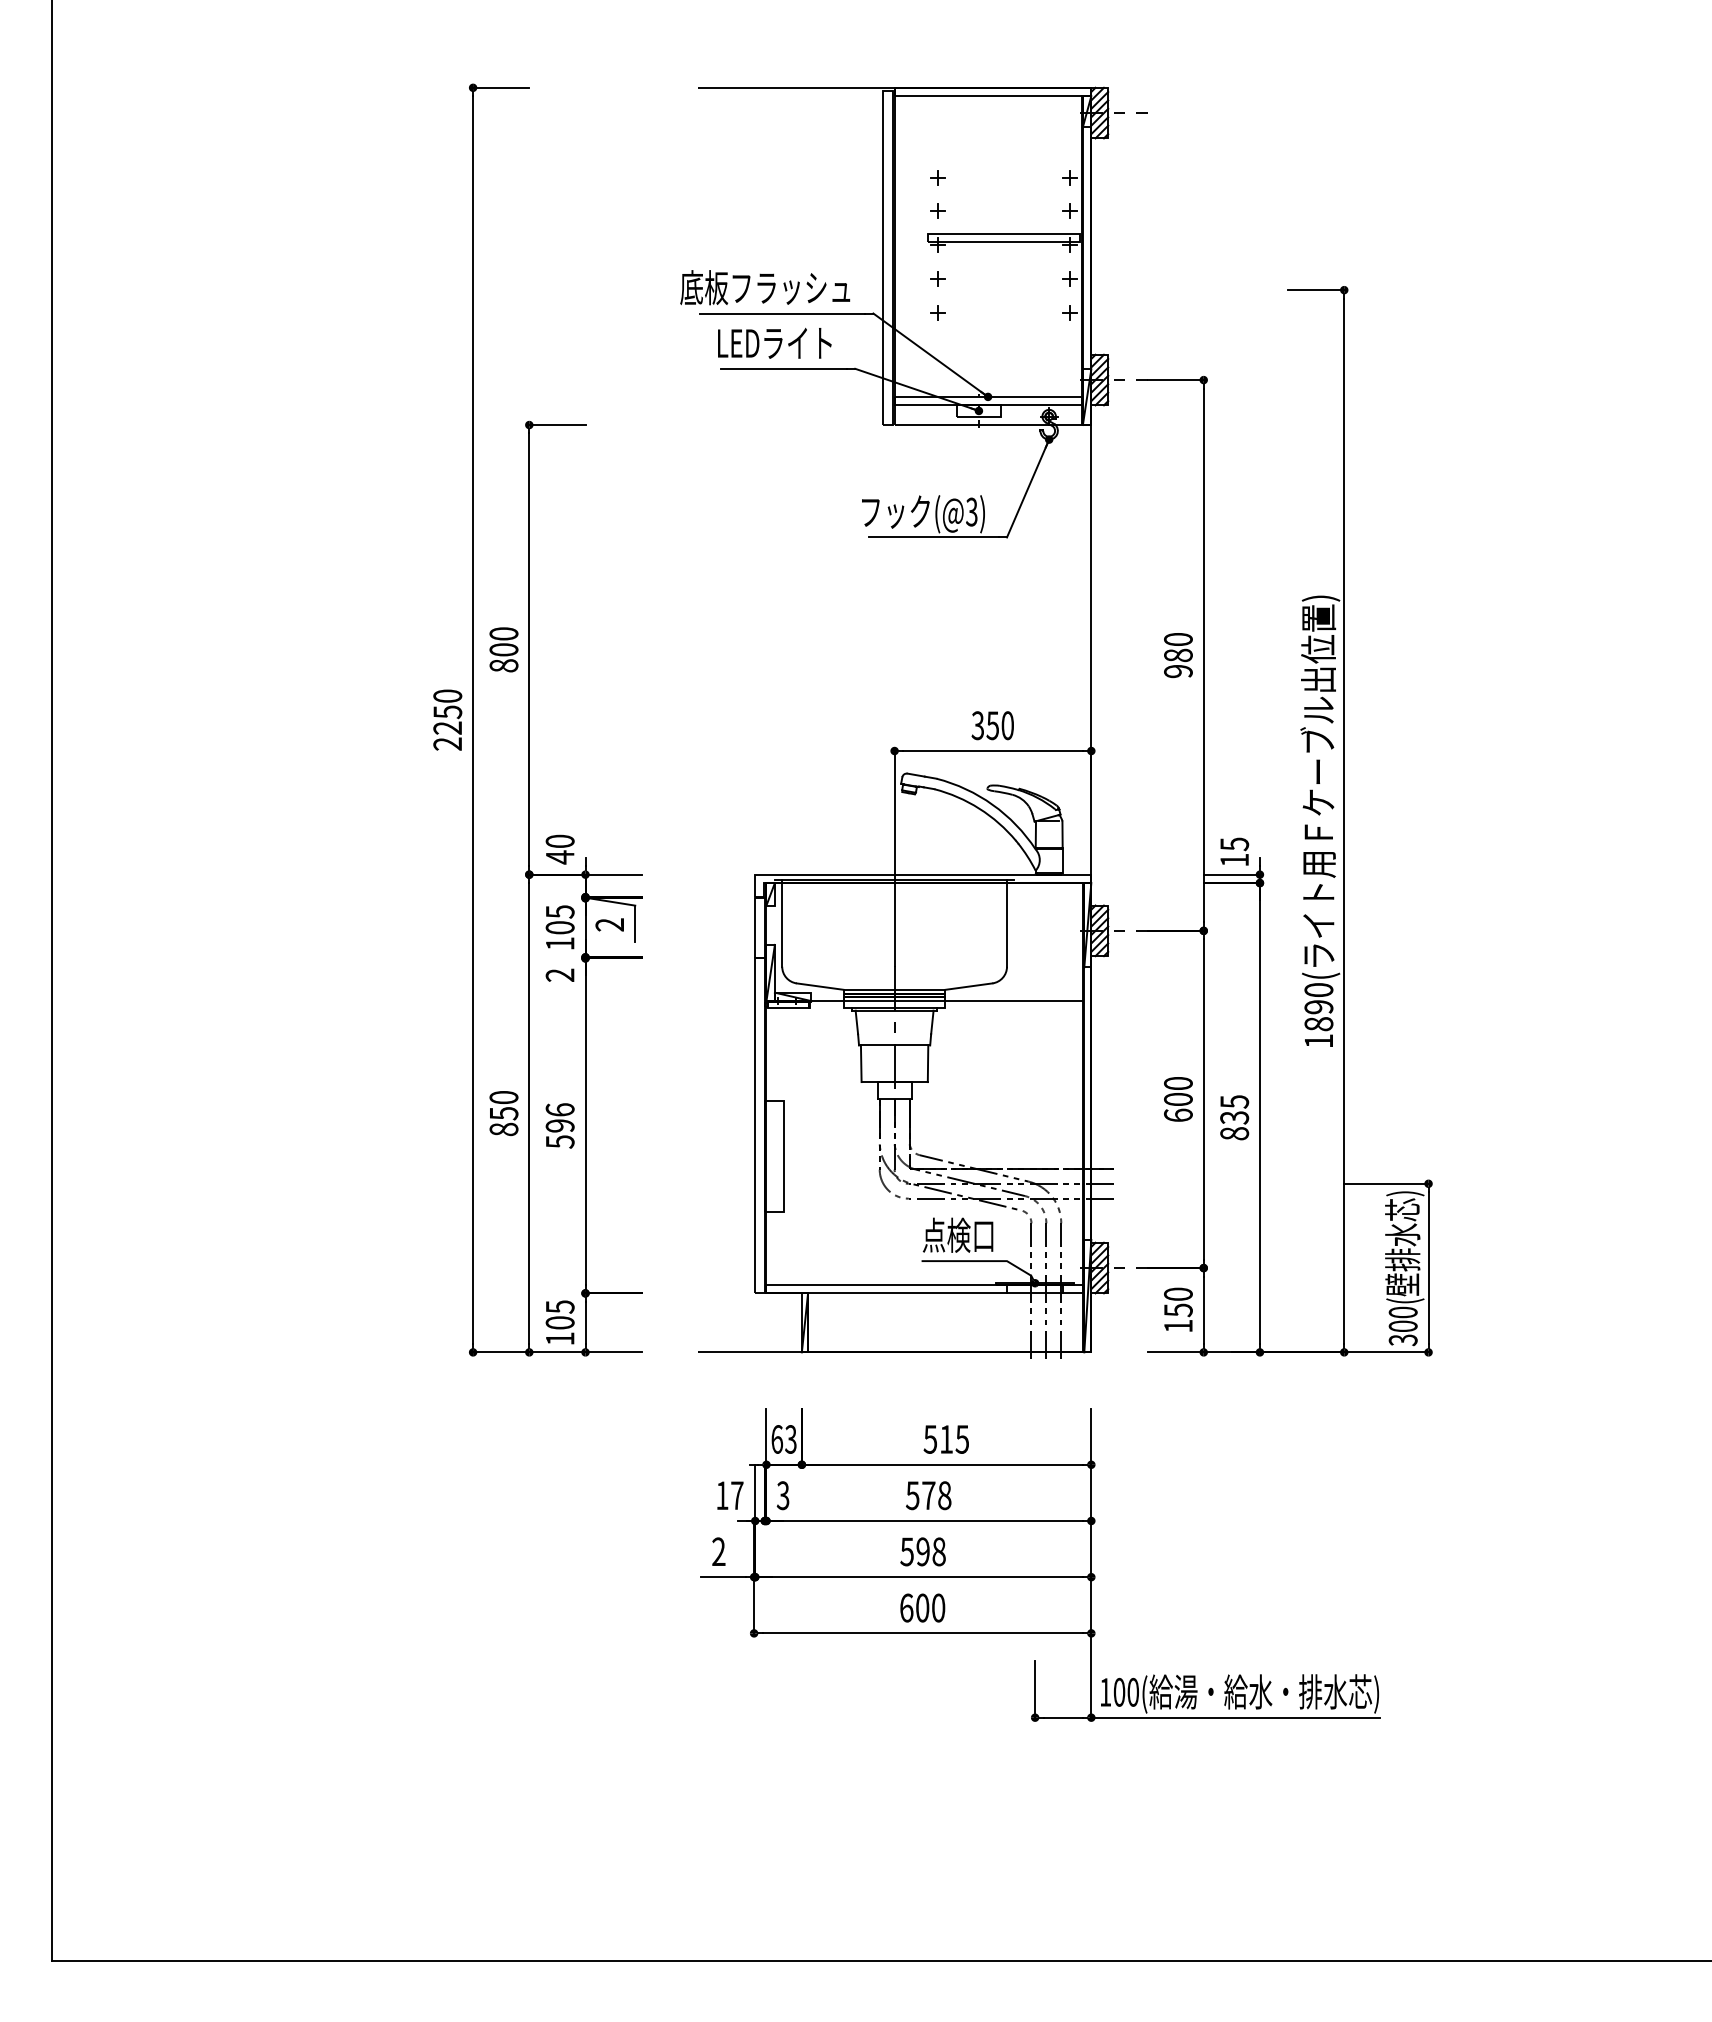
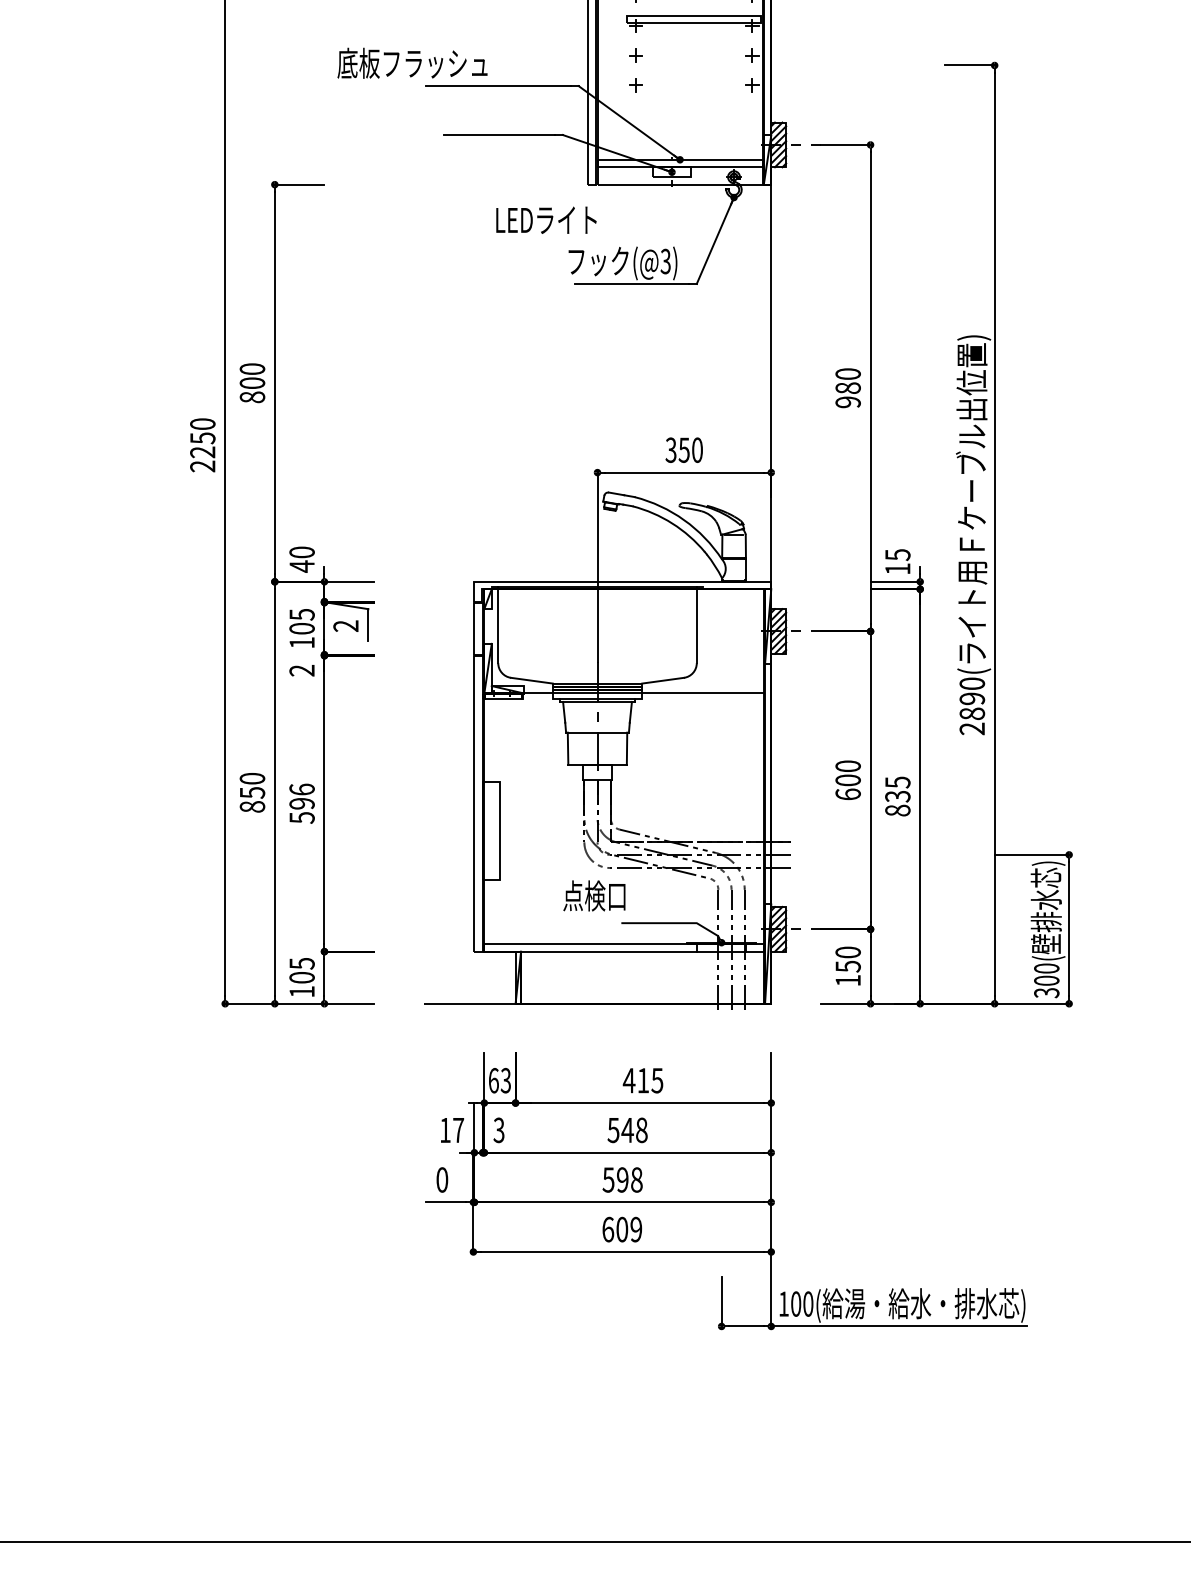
text: (765, 287) -> (412, 63), moved
text: (774, 342) -> (546, 219), moved
text: (1318, 1041) -> (971, 729), 1890( -> 2890(
text: (957, 1234) -> (593, 895), moved
text: (930, 1439) -> (629, 1080), 515 -> 415
text: (928, 1495) -> (627, 1130), 578 -> 548
text: (718, 1551) -> (441, 1179), 2 -> 0
text: (938, 1607) -> (636, 1229), 600 -> 609

